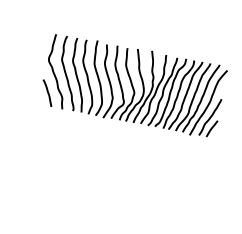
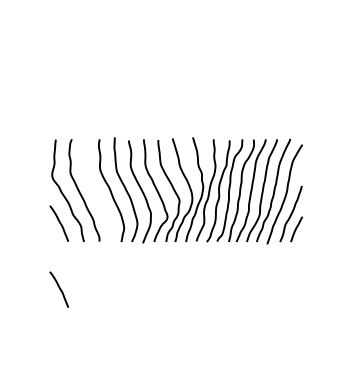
curve: (77, 76) -> (96, 192), removed
curve: (38, 139) -> (59, 289), added

